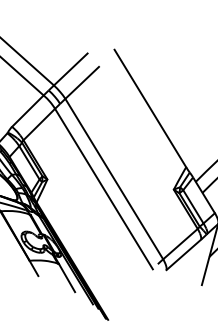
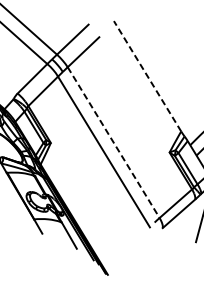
line: (150, 108) -> (147, 76), solid -> dashed
line: (114, 179) -> (113, 142), solid -> dashed

